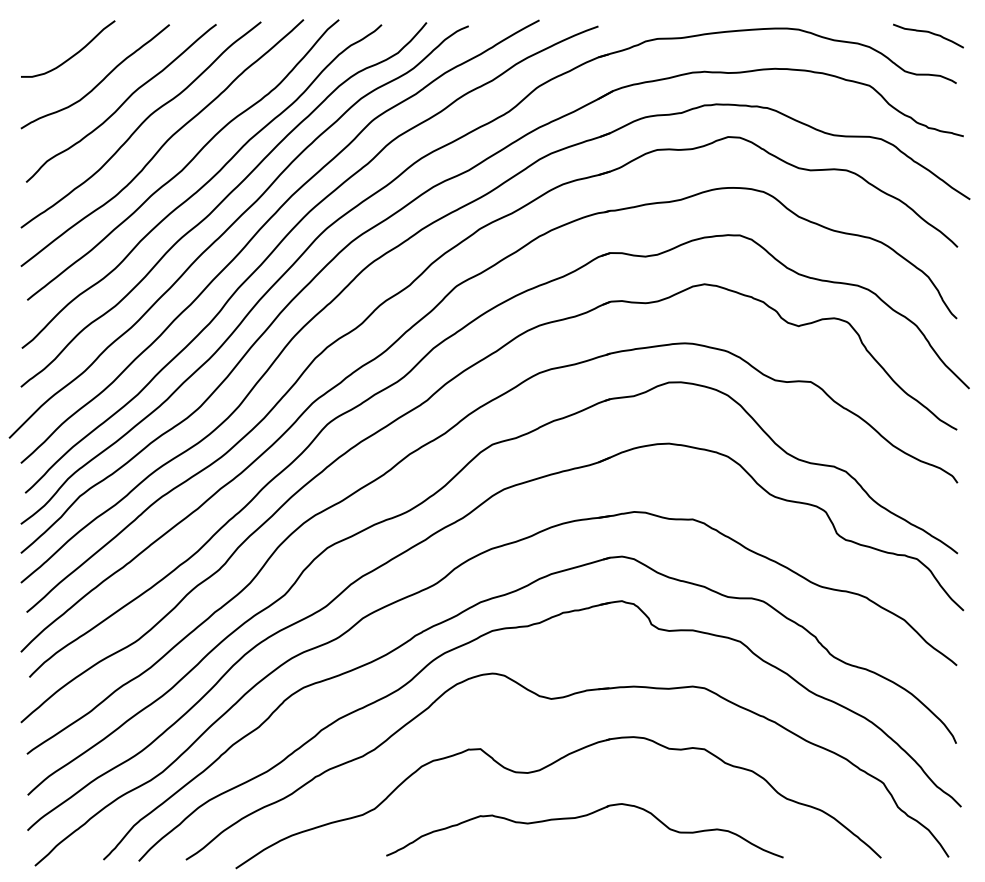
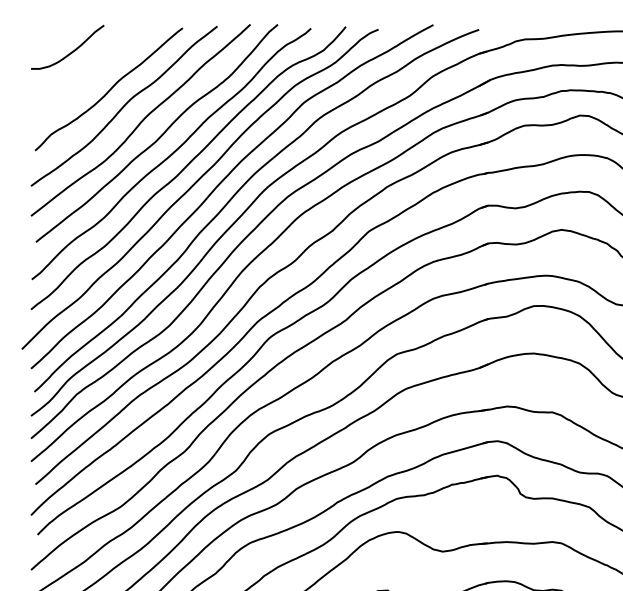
curve: (97, 83) -> (90, 74), removed

